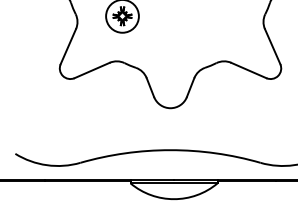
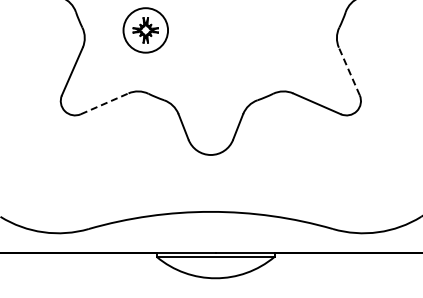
line: (272, 46) -> (349, 71), solid -> dashed
line: (92, 70) -> (104, 103), solid -> dashed

